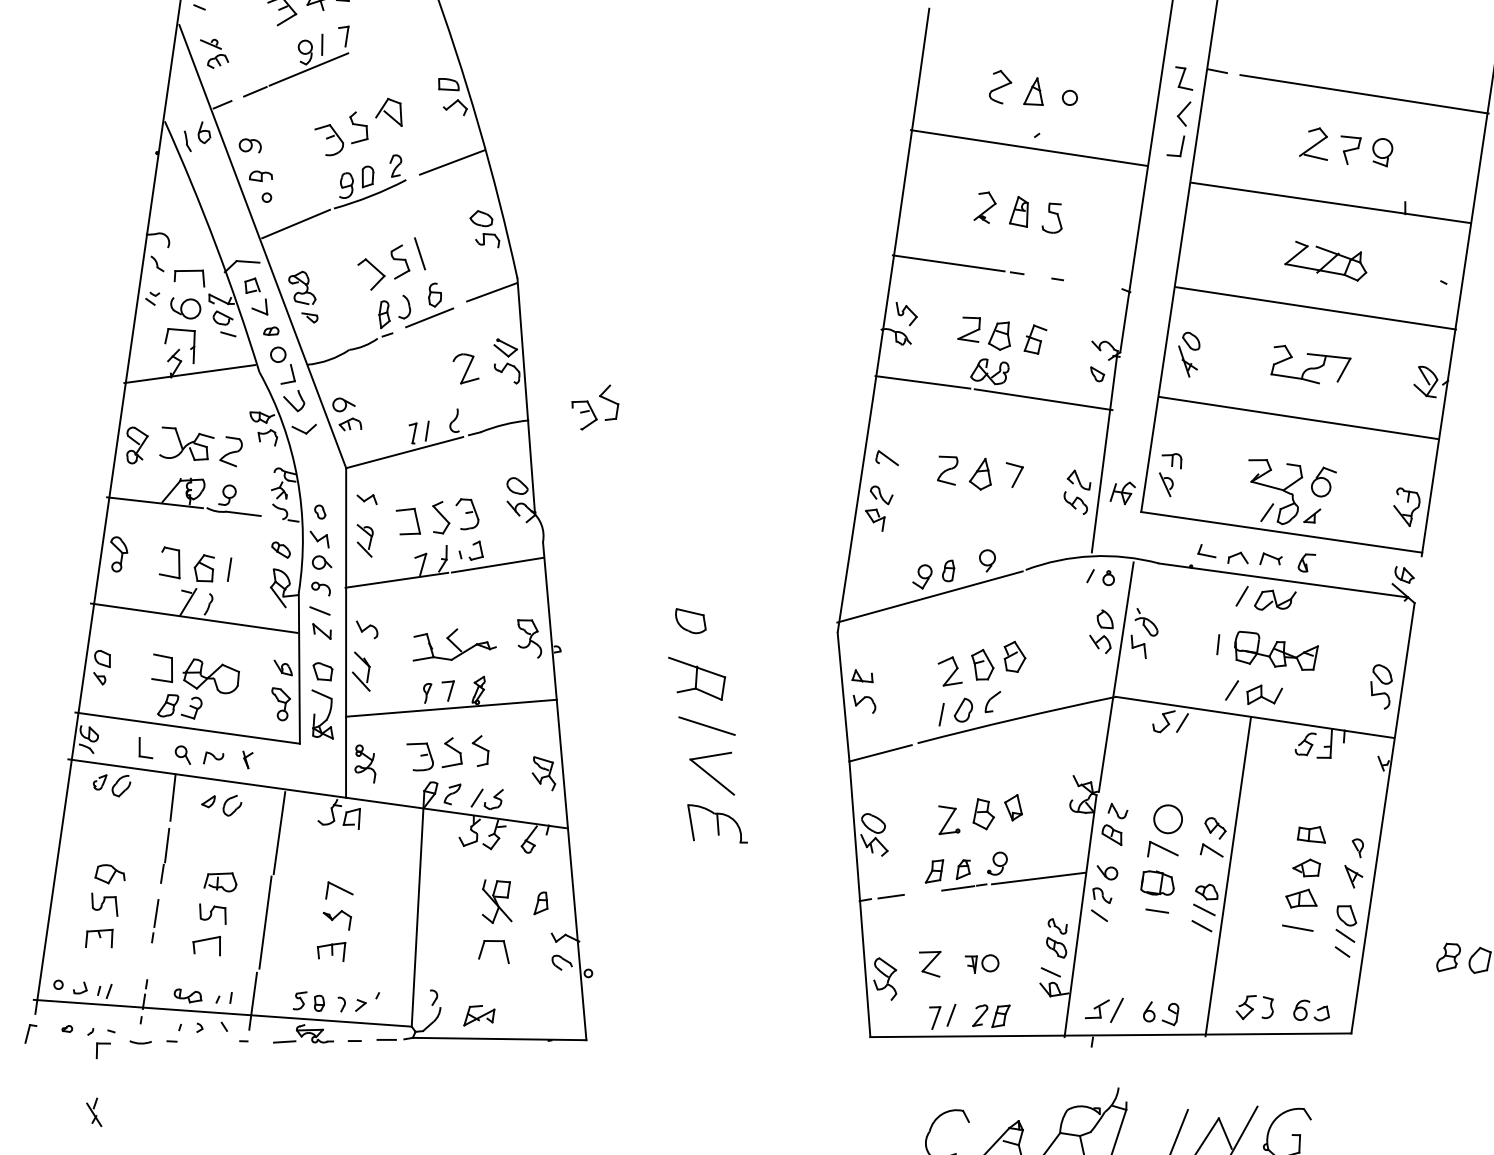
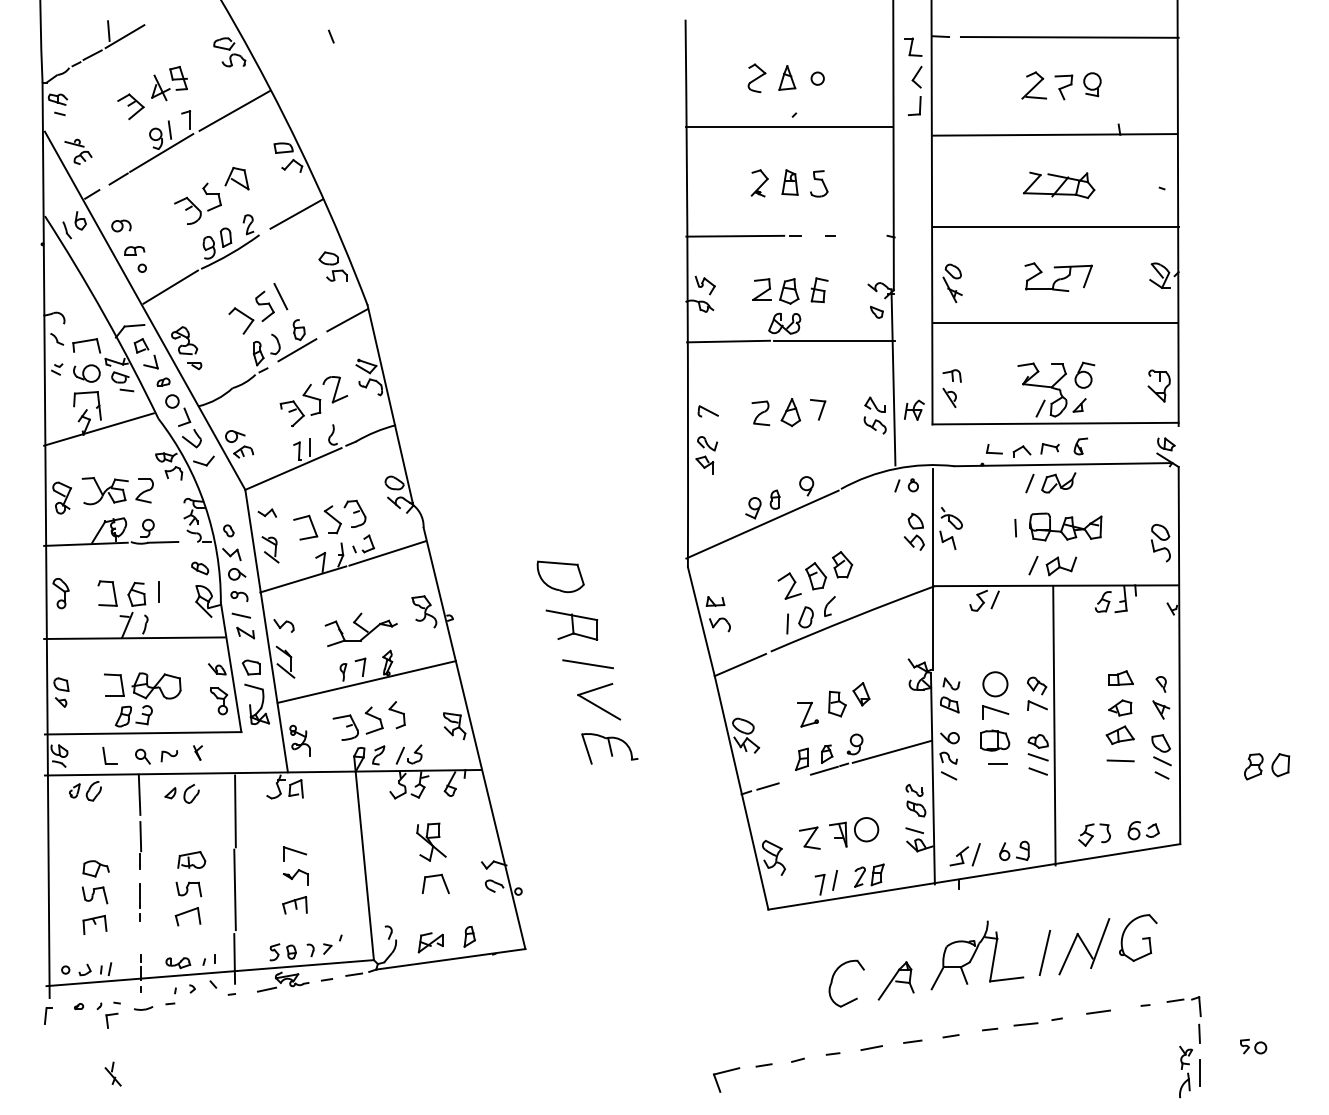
line: (399, 33) -> (234, 110), added
part: (594, 406) -> (300, 404), moved
part: (690, 621) -> (560, 576), size x1.67
part: (541, 903) -> (469, 936), moved
part: (981, 963) -> (854, 832), size x1.67

